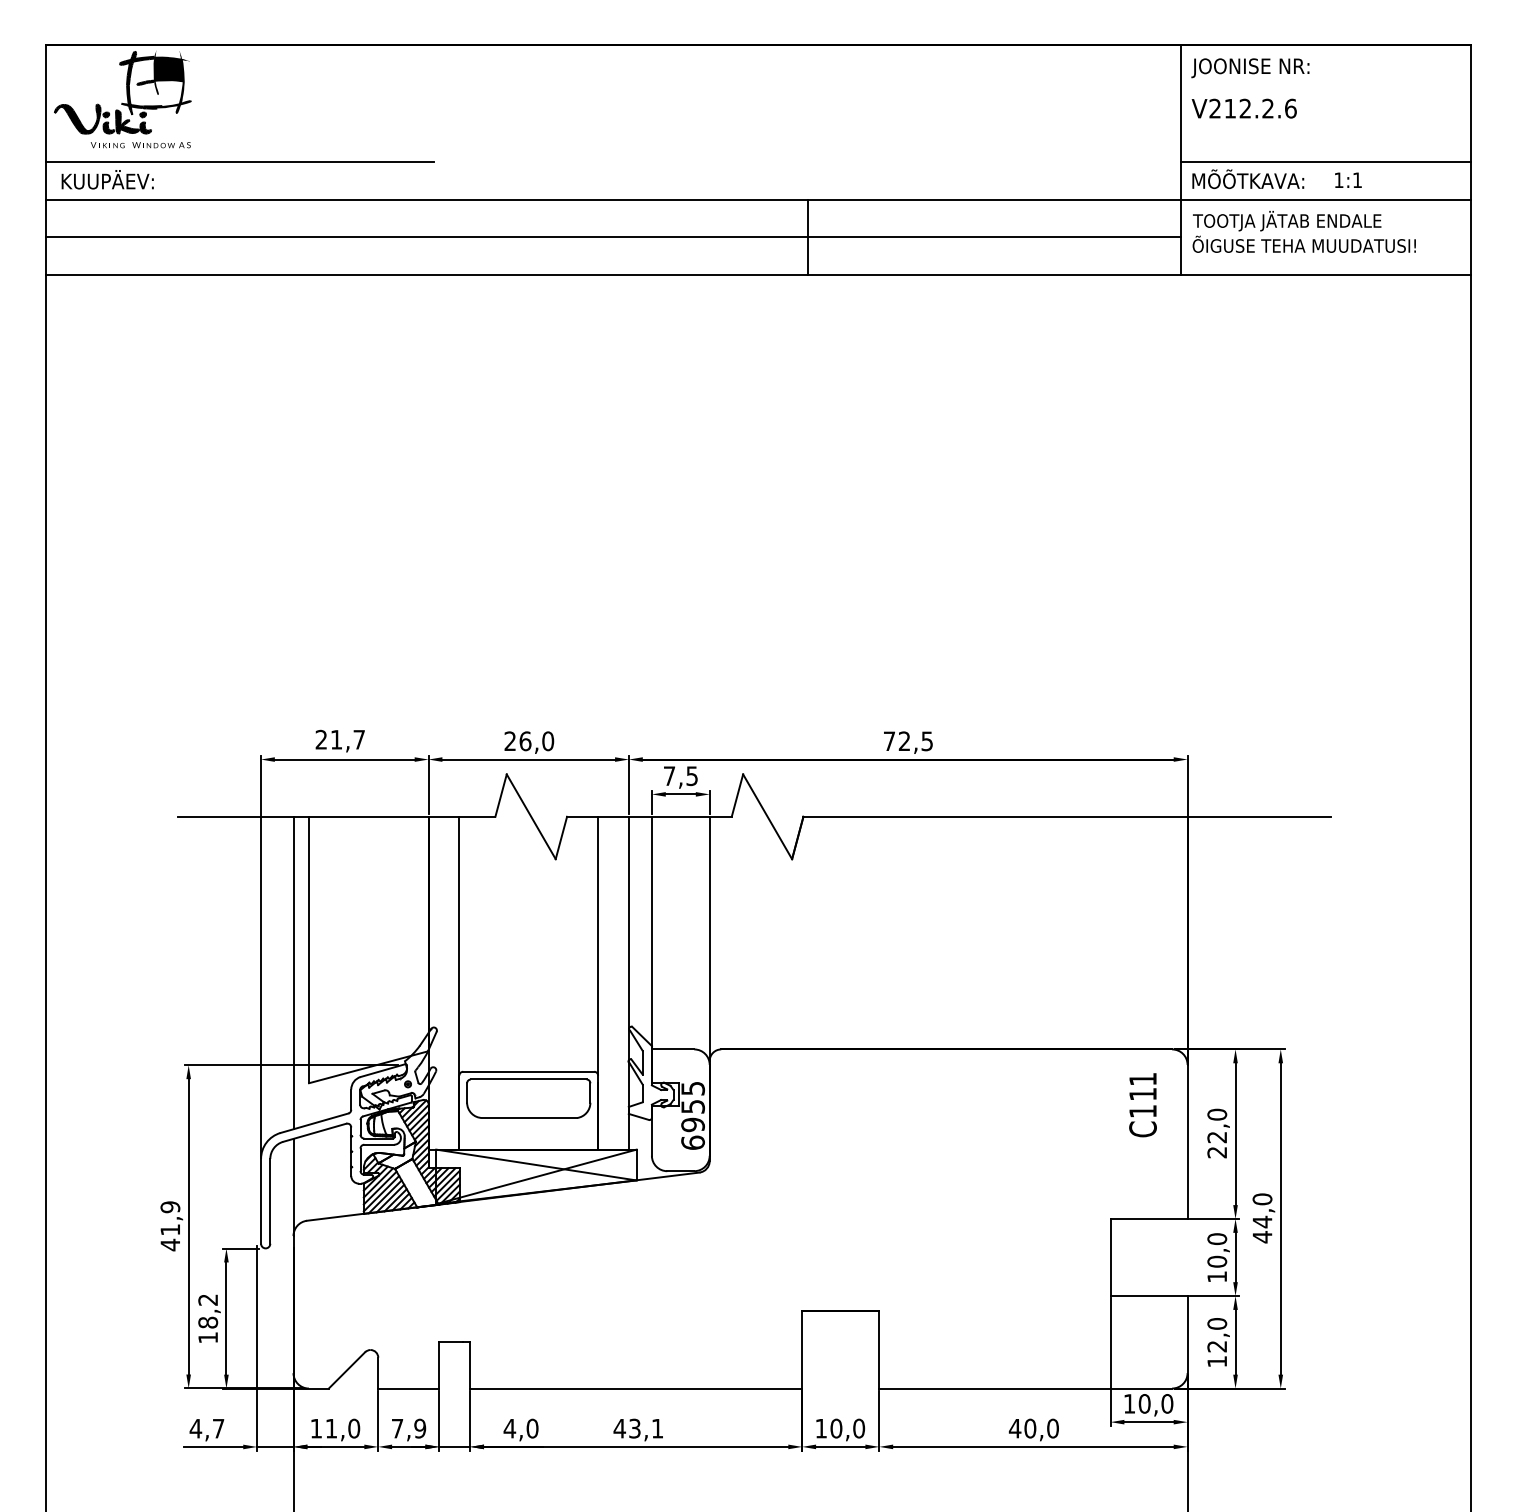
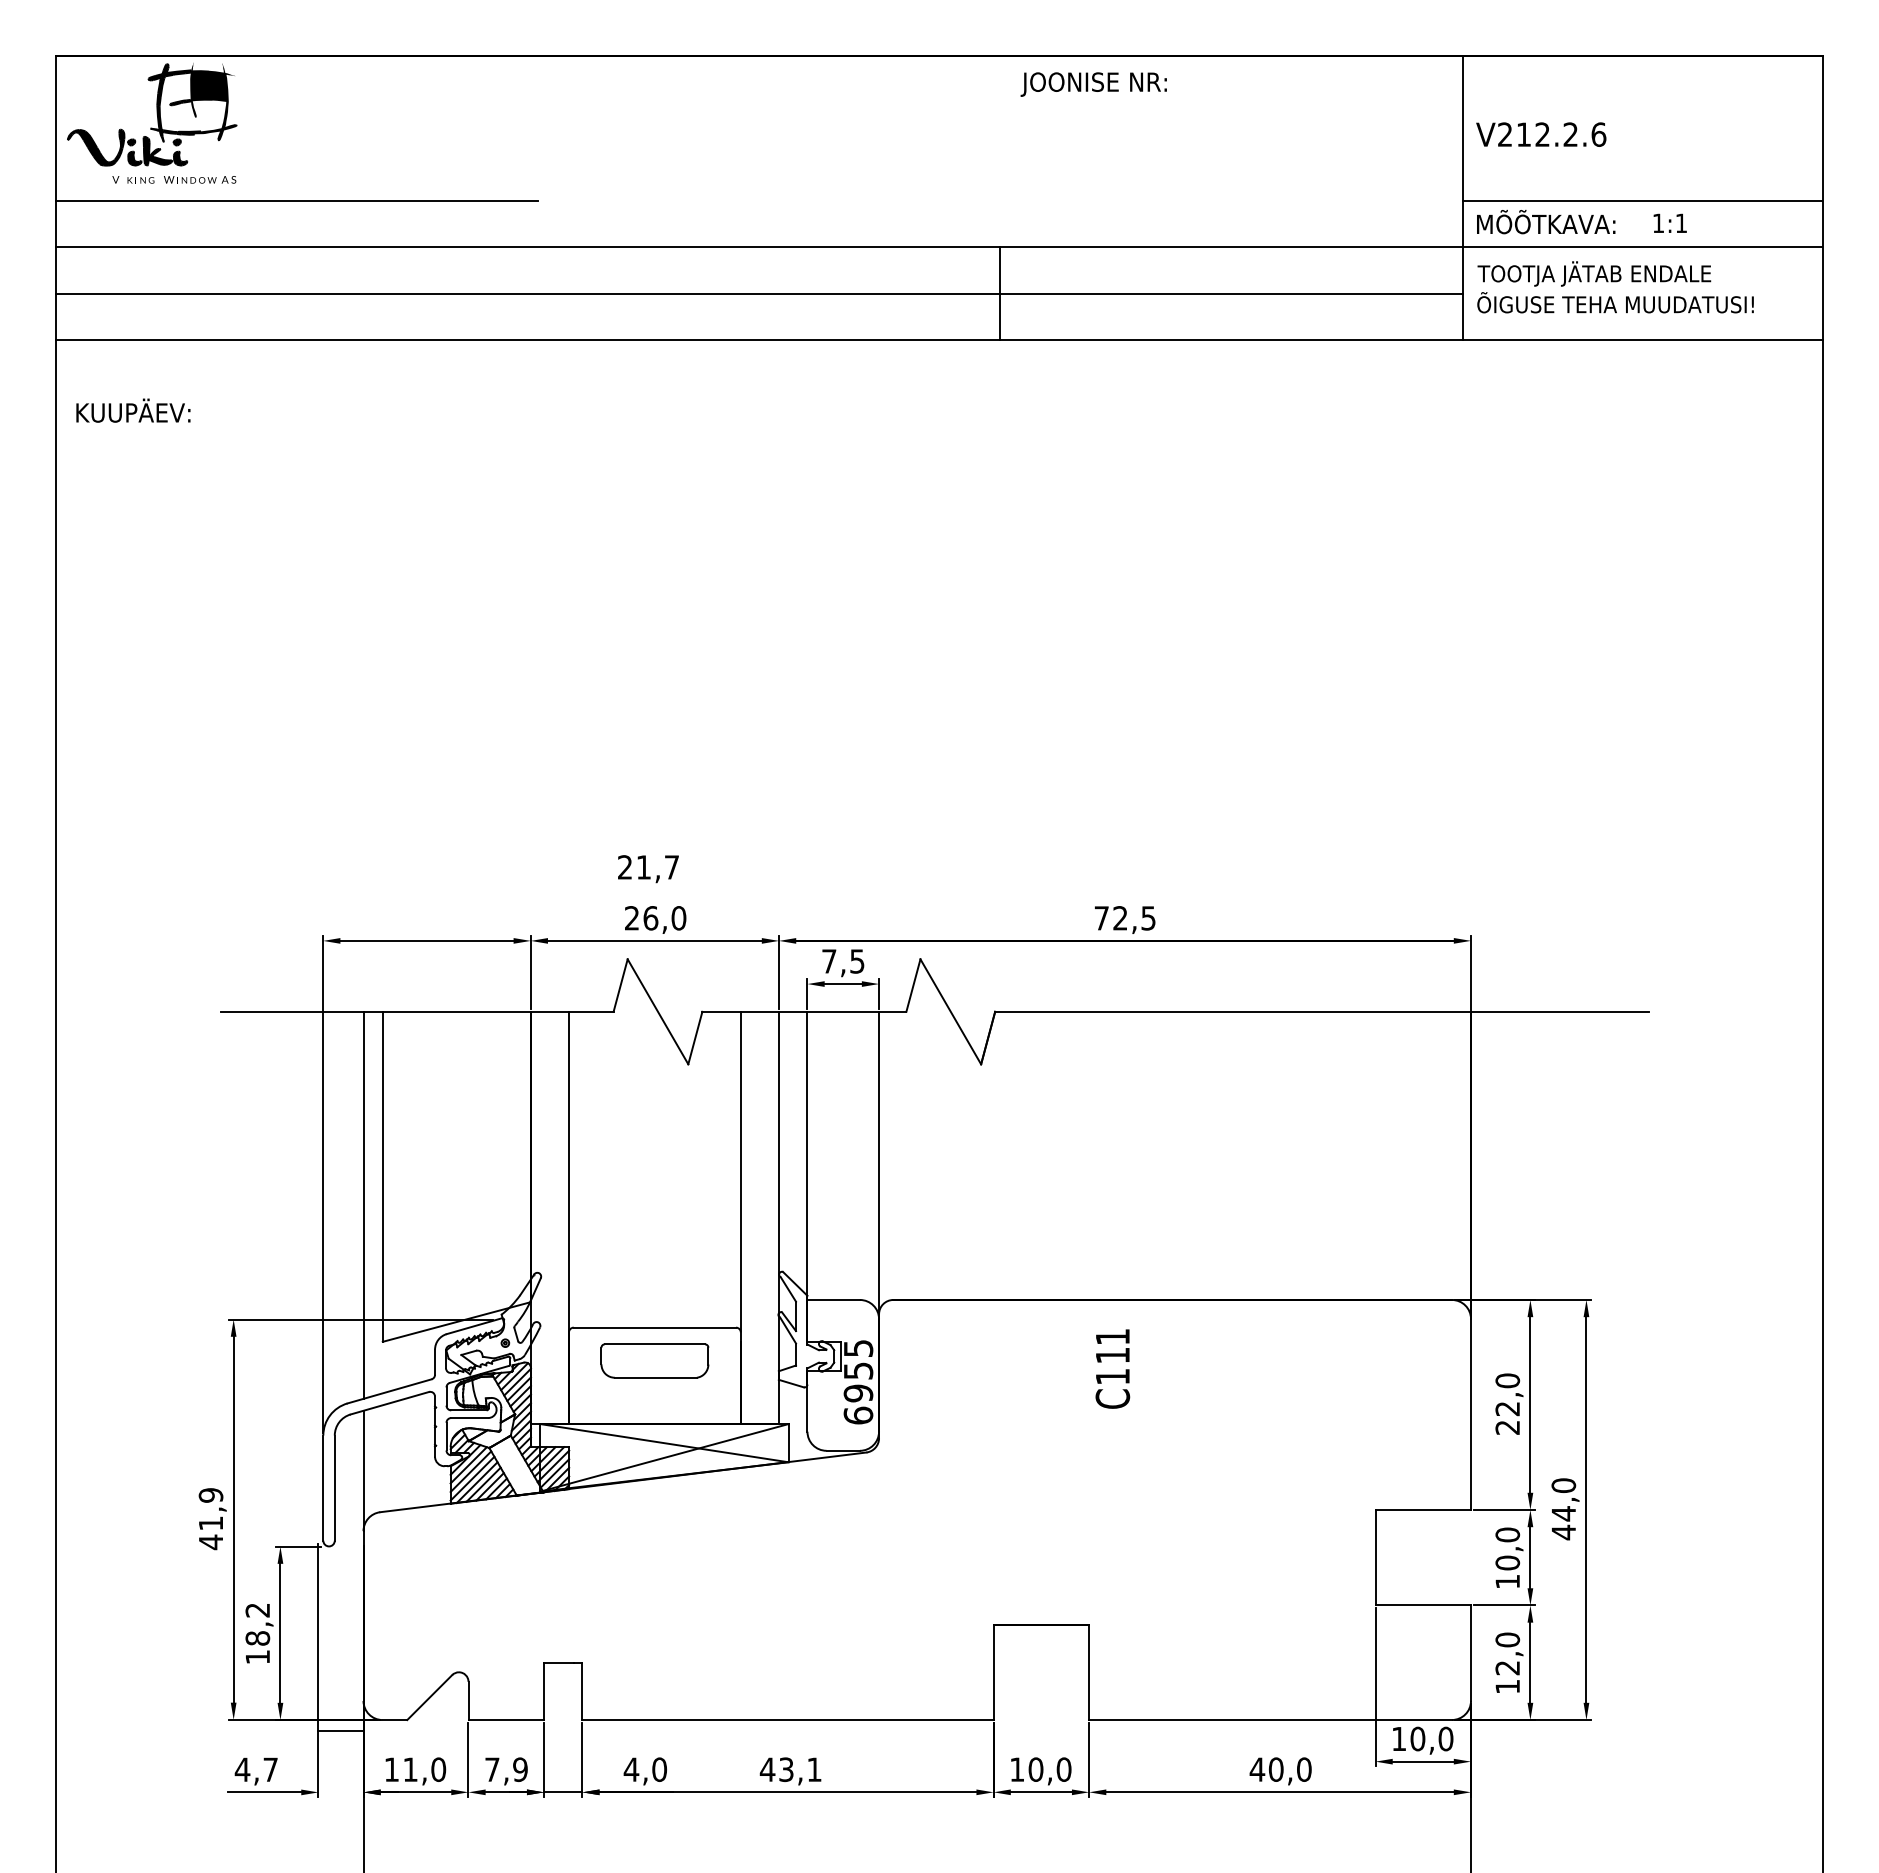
text: (1250, 68) -> (1093, 84), moved
text: (107, 179) -> (133, 410), moved
text: (340, 741) -> (648, 869), moved
part: (528, 1098) -> (654, 1360), size x0.7
text: (1142, 1104) -> (1112, 1368), moved
line: (274, 1447) -> (340, 1731), moved

